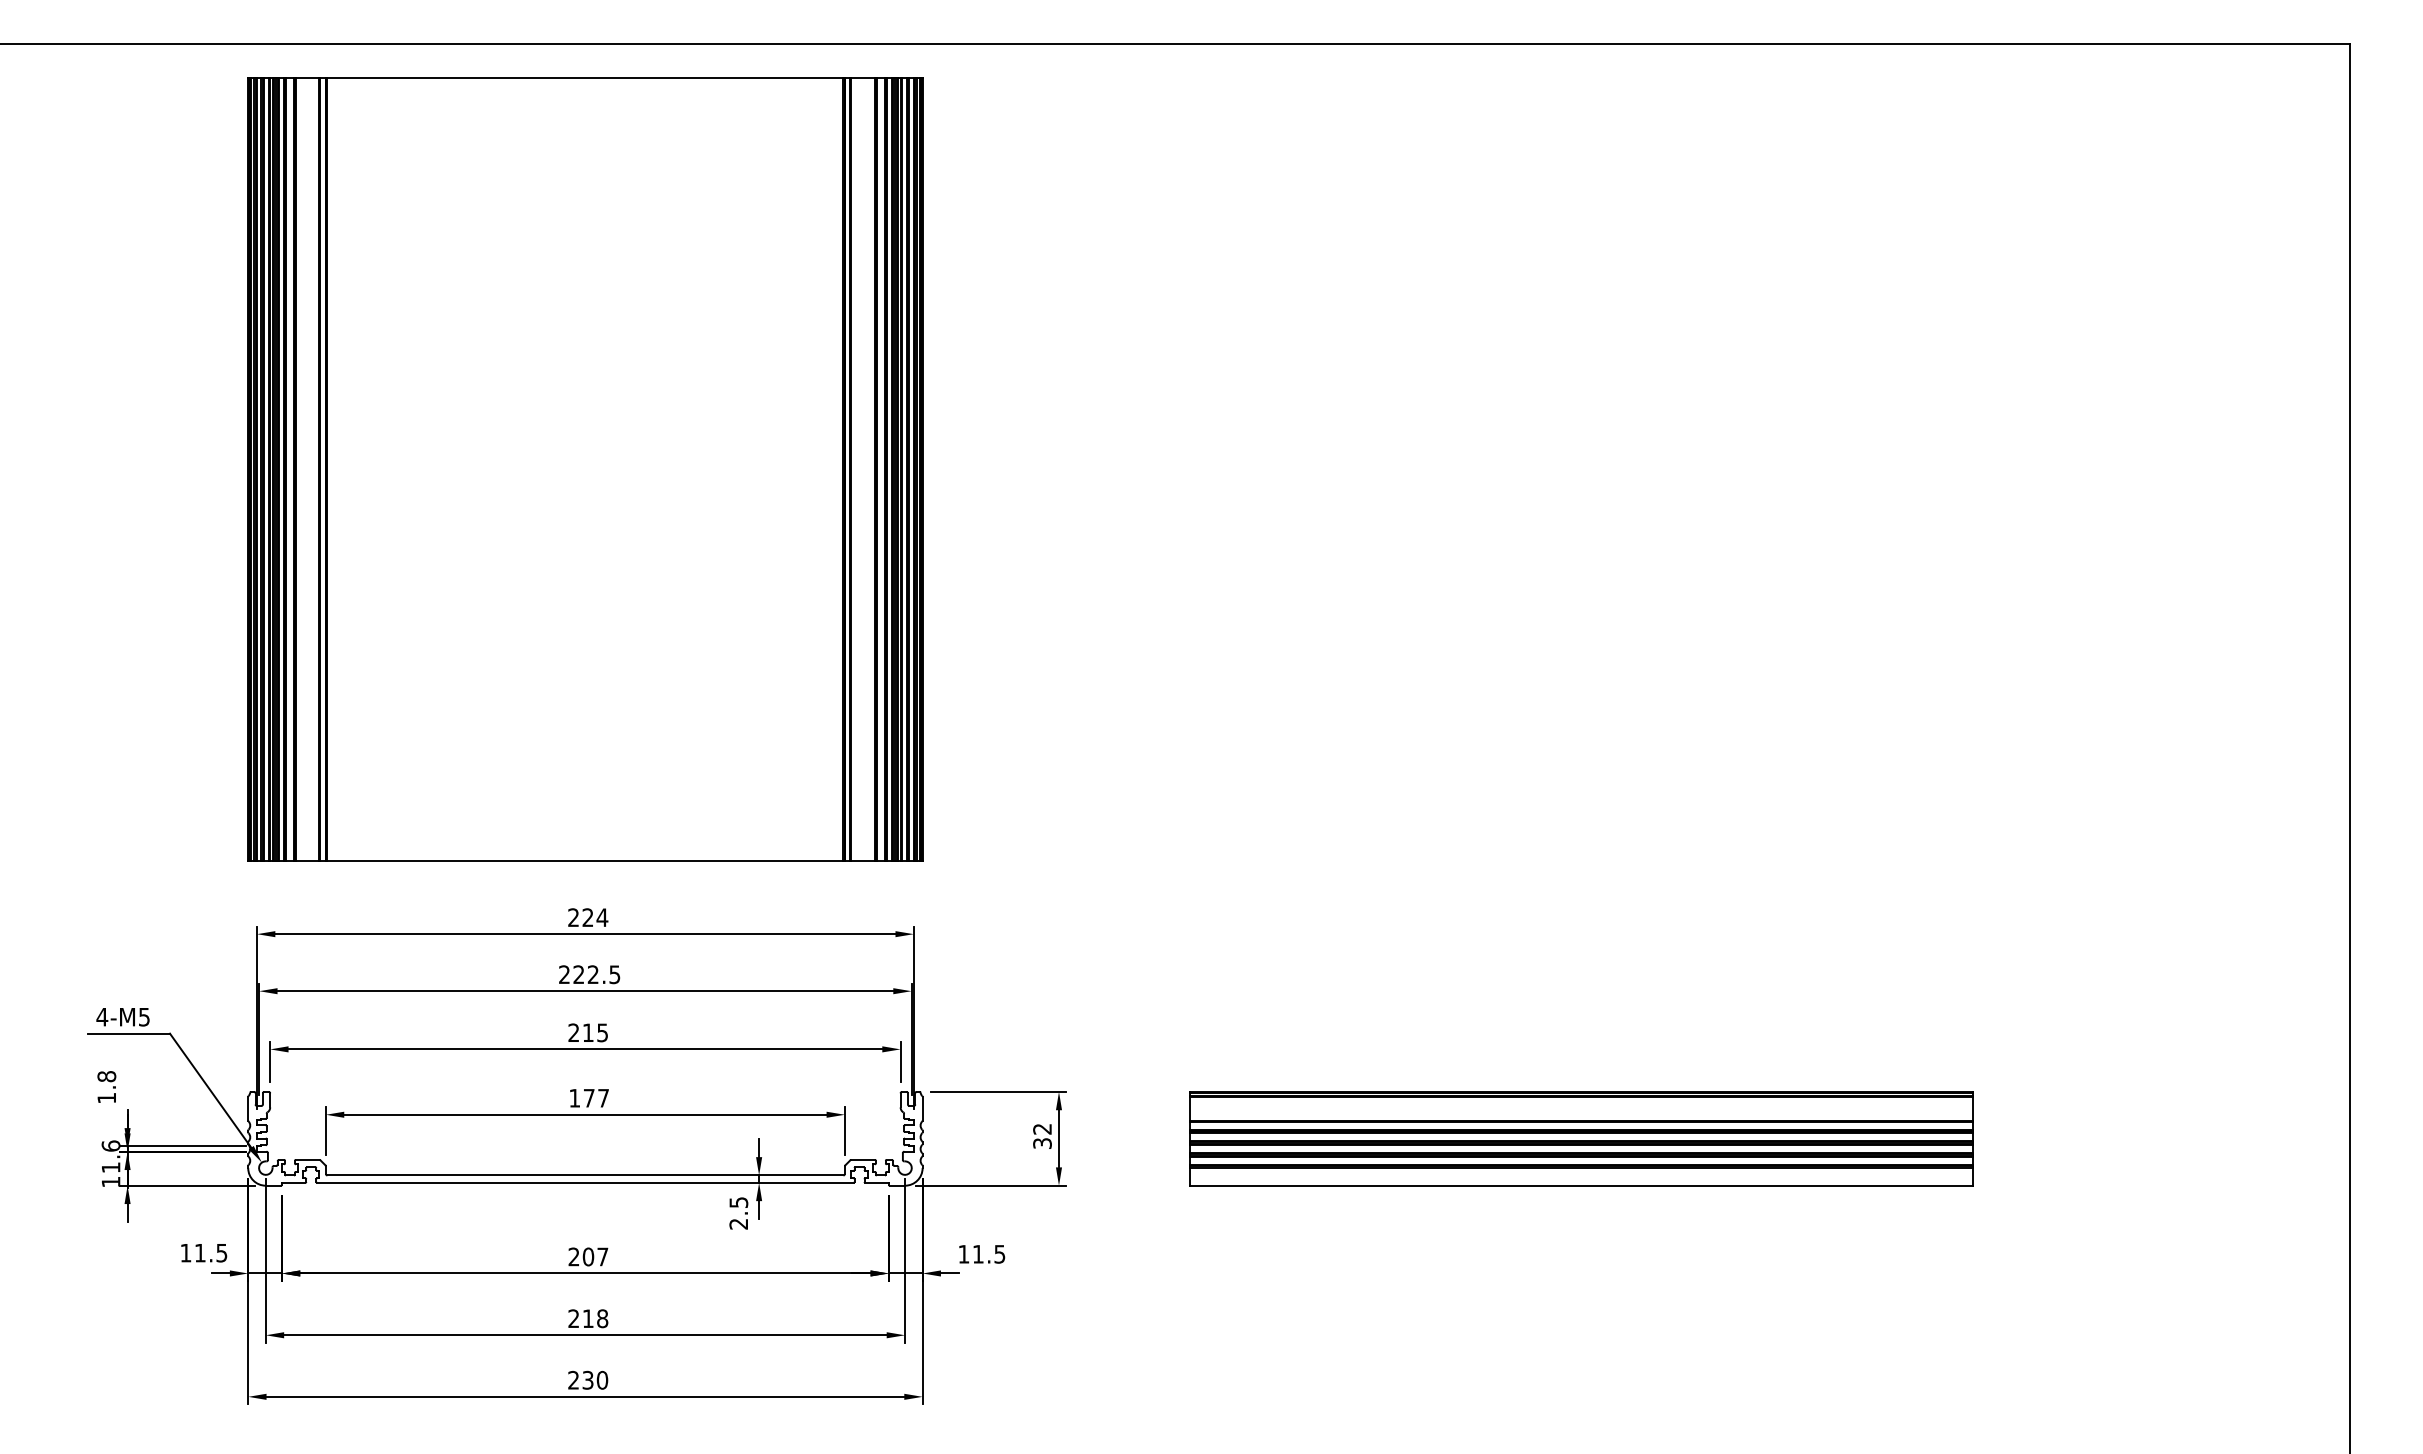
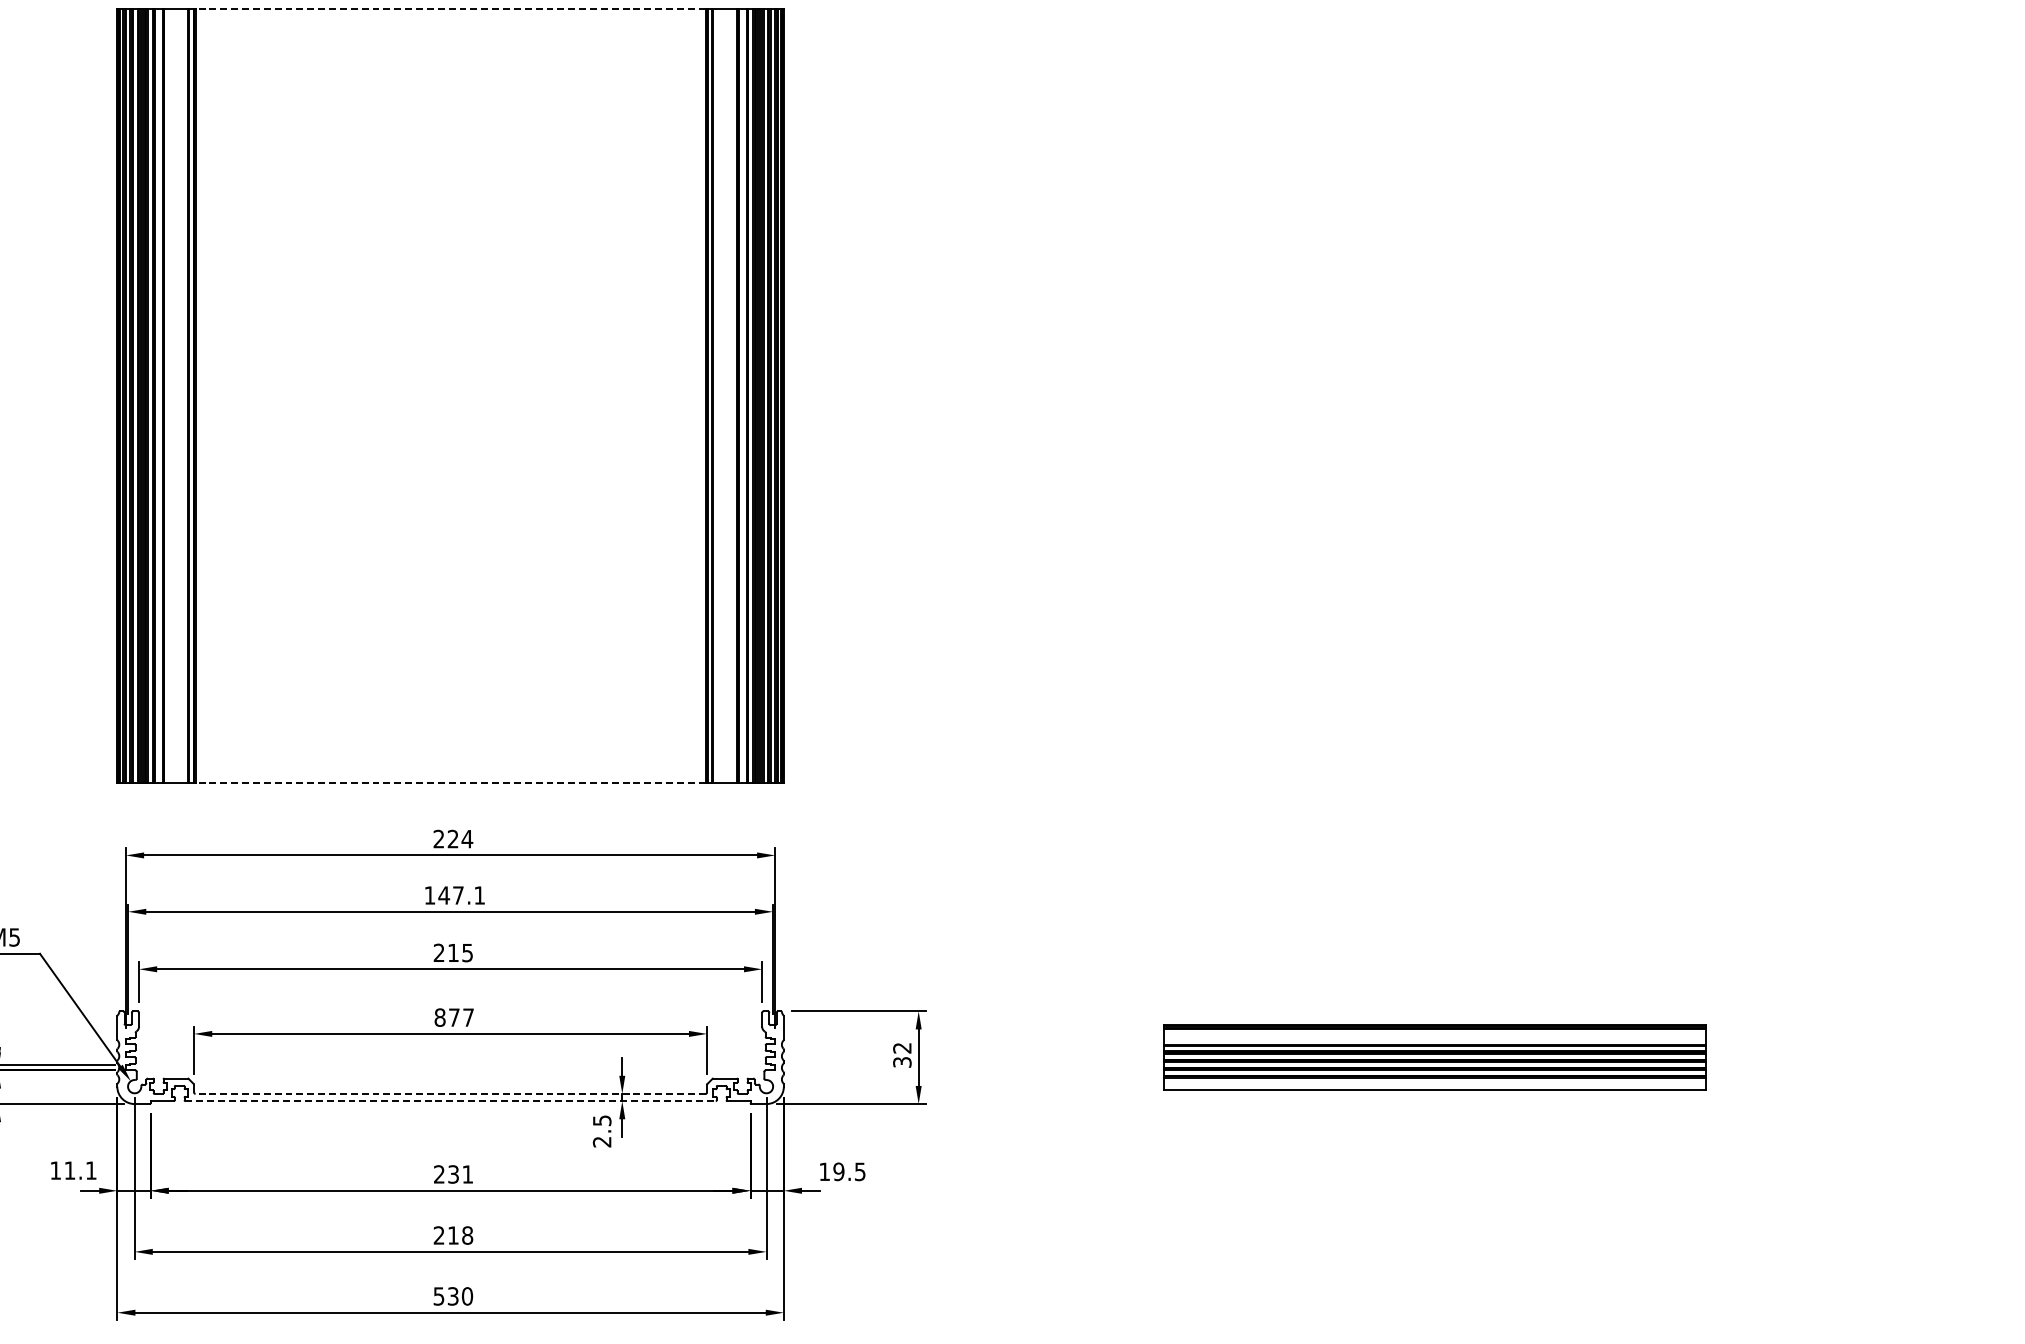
line: (584, 77) -> (449, 8), solid -> dashed
line: (584, 860) -> (449, 782), solid -> dashed
text: (589, 974) -> (454, 895), 222.5 -> 147.1
text: (574, 1097) -> (439, 1016), 177 -> 877
part: (1581, 1138) -> (1435, 1057), size x0.7
line: (584, 1175) -> (449, 1093), solid -> dashed
line: (585, 1182) -> (450, 1100), solid -> dashed
text: (221, 1253) -> (90, 1171), 11.5 -> 11.1
text: (977, 1253) -> (838, 1171), 11.5 -> 19.5
text: (595, 1256) -> (460, 1174), 207 -> 231
text: (573, 1379) -> (438, 1295), 230 -> 530

